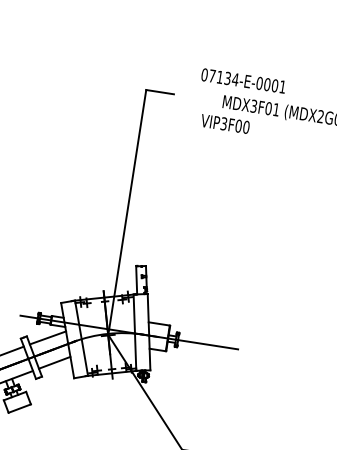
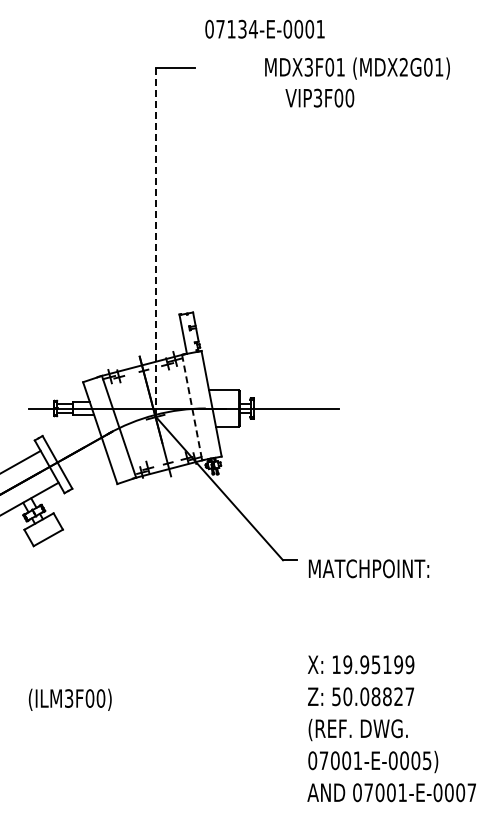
text: (243, 80) -> (264, 28), moved
text: (225, 123) -> (319, 97), moved
line: (127, 212) -> (155, 242), solid -> dashed
line: (134, 331) -> (191, 406), solid -> dashed
line: (48, 337) -> (72, 433), removed
line: (54, 362) -> (86, 466), removed

